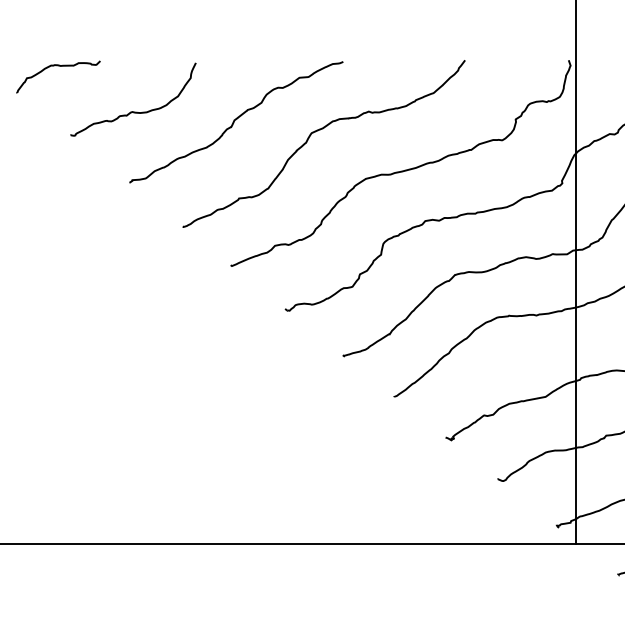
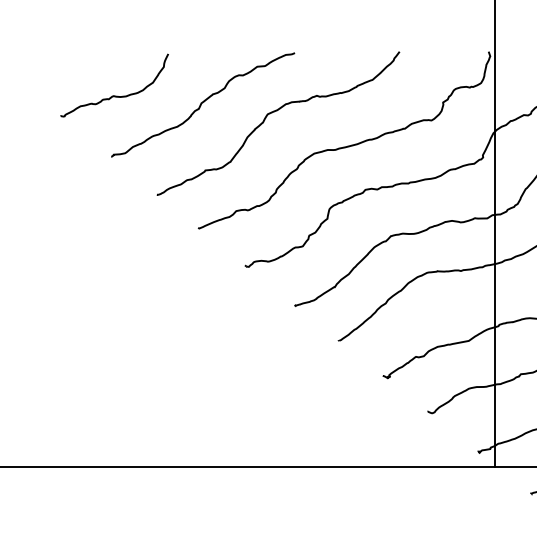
curve: (58, 67) -> (50, 57), removed

